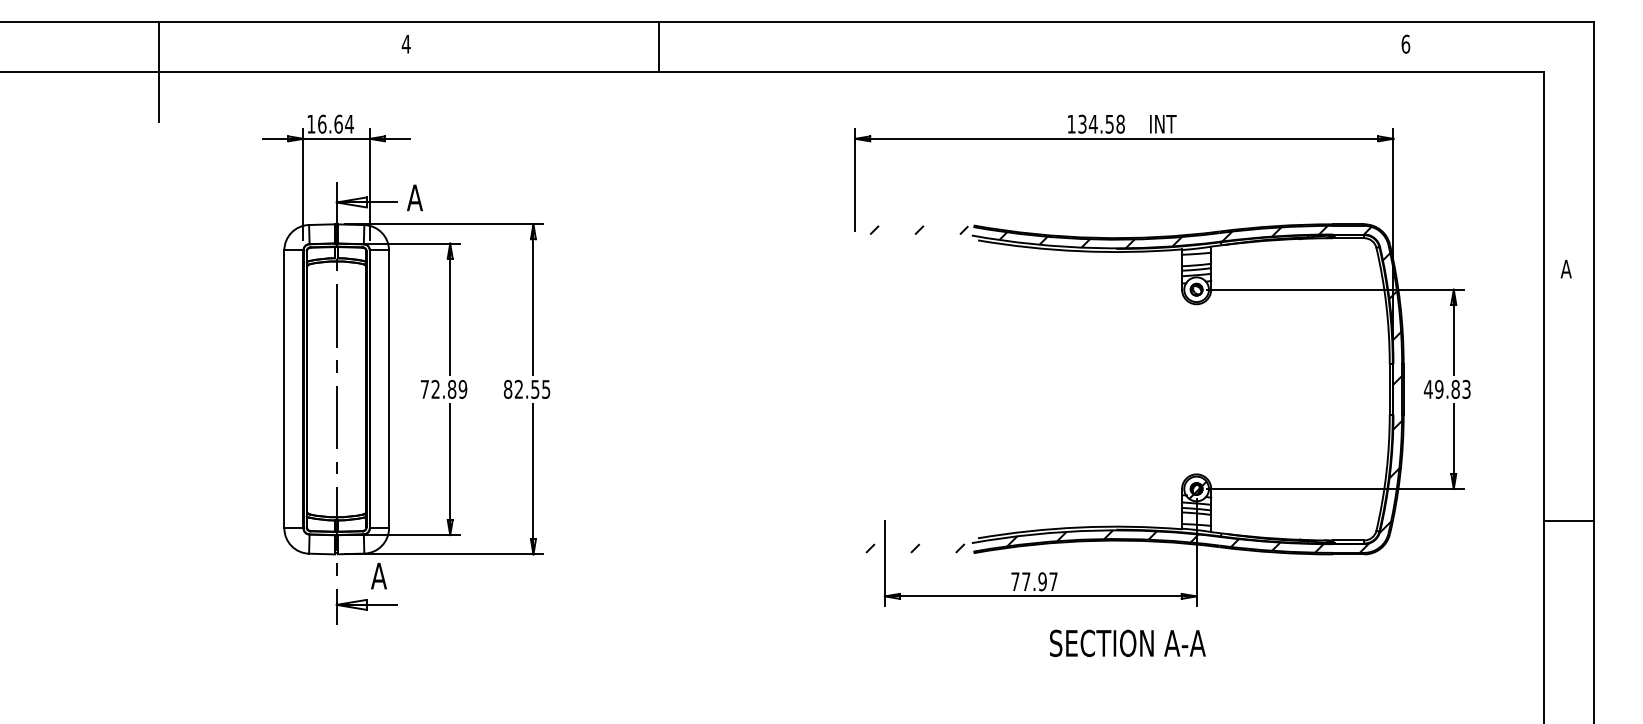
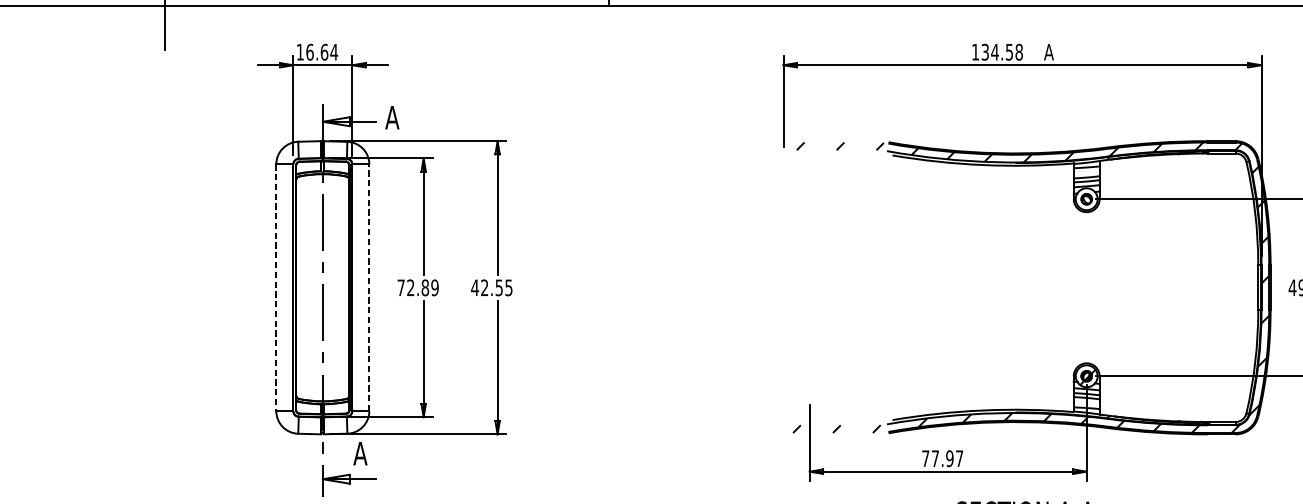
text: (1162, 124) -> (1056, 52), INT -> A
line: (284, 389) -> (276, 287), solid -> dashed
line: (389, 389) -> (369, 287), solid -> dashed
text: (507, 389) -> (474, 287), 82.55 -> 42.55

